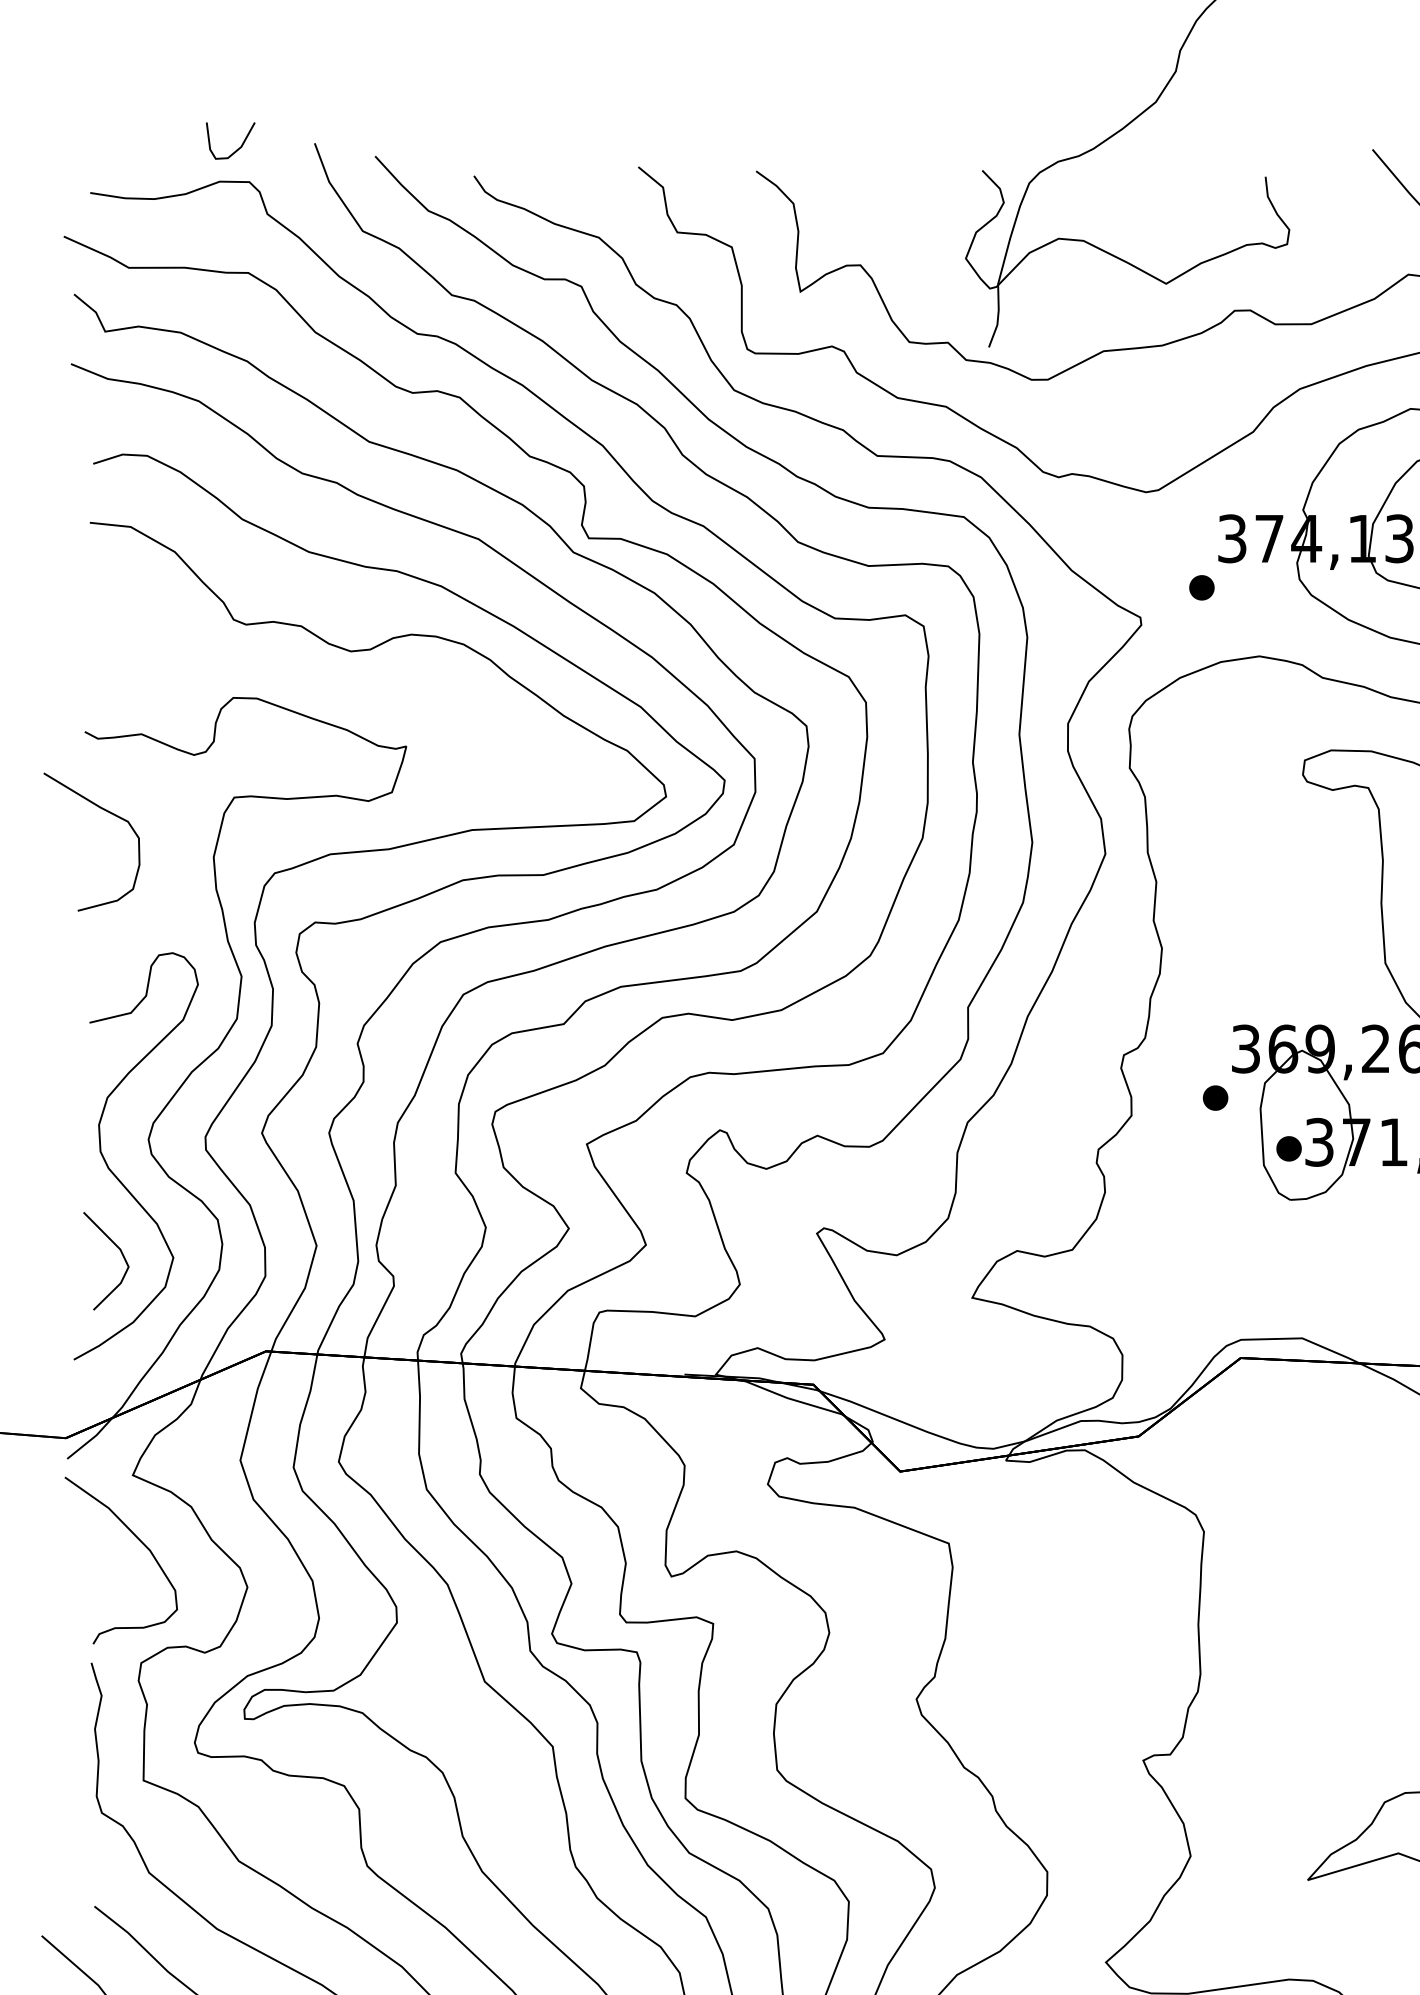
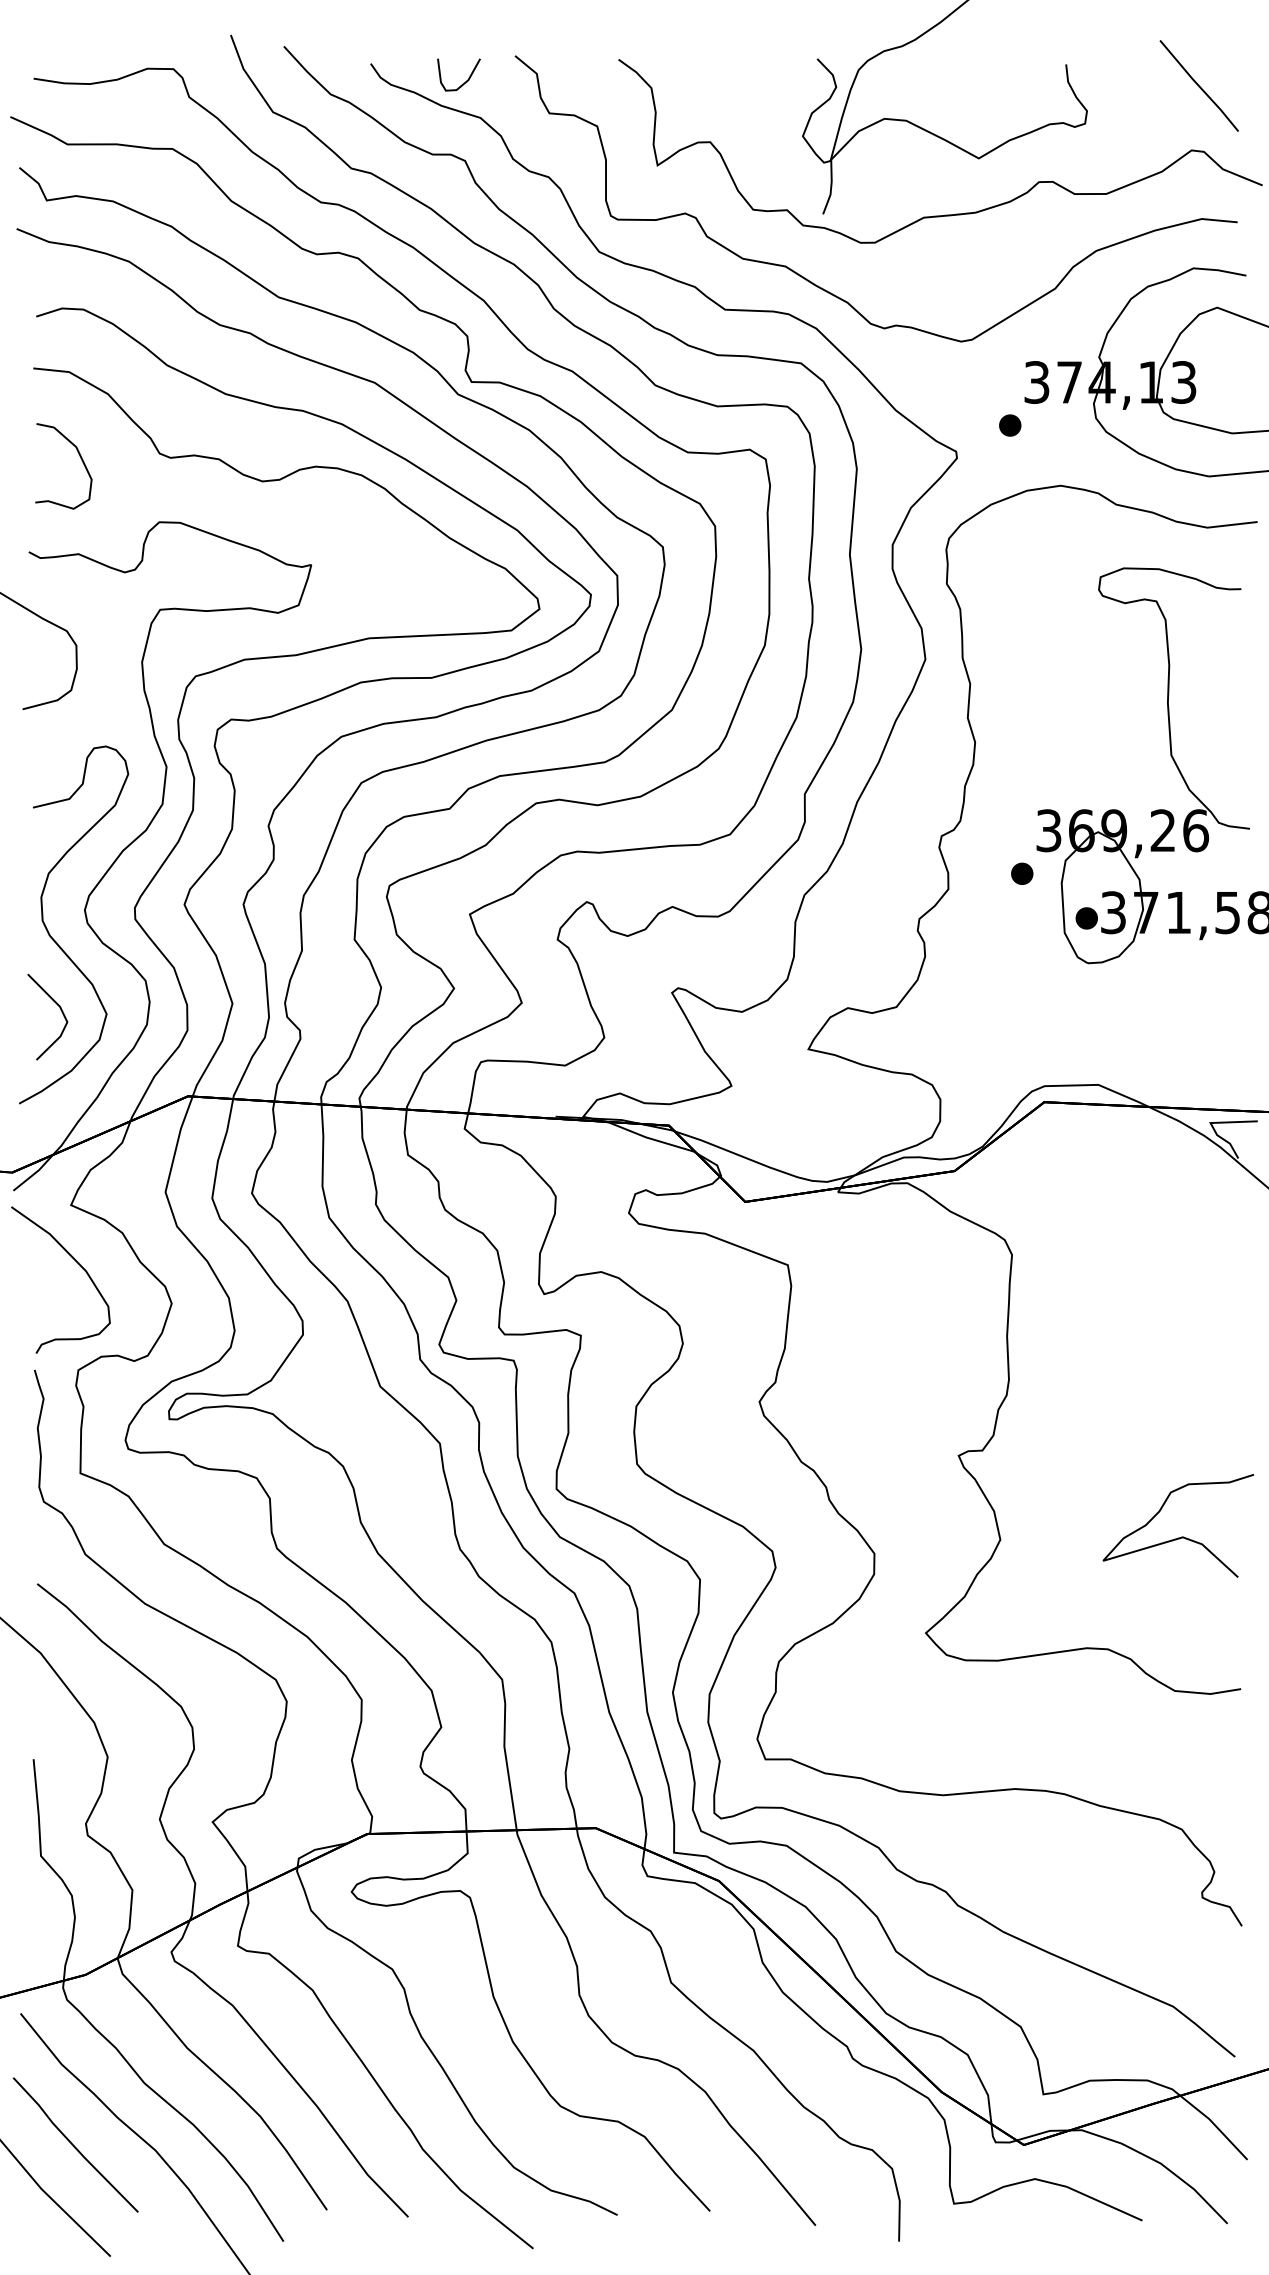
curve: (234, 150) -> (462, 83), moved
curve: (143, 625) -> (80, 458), added

